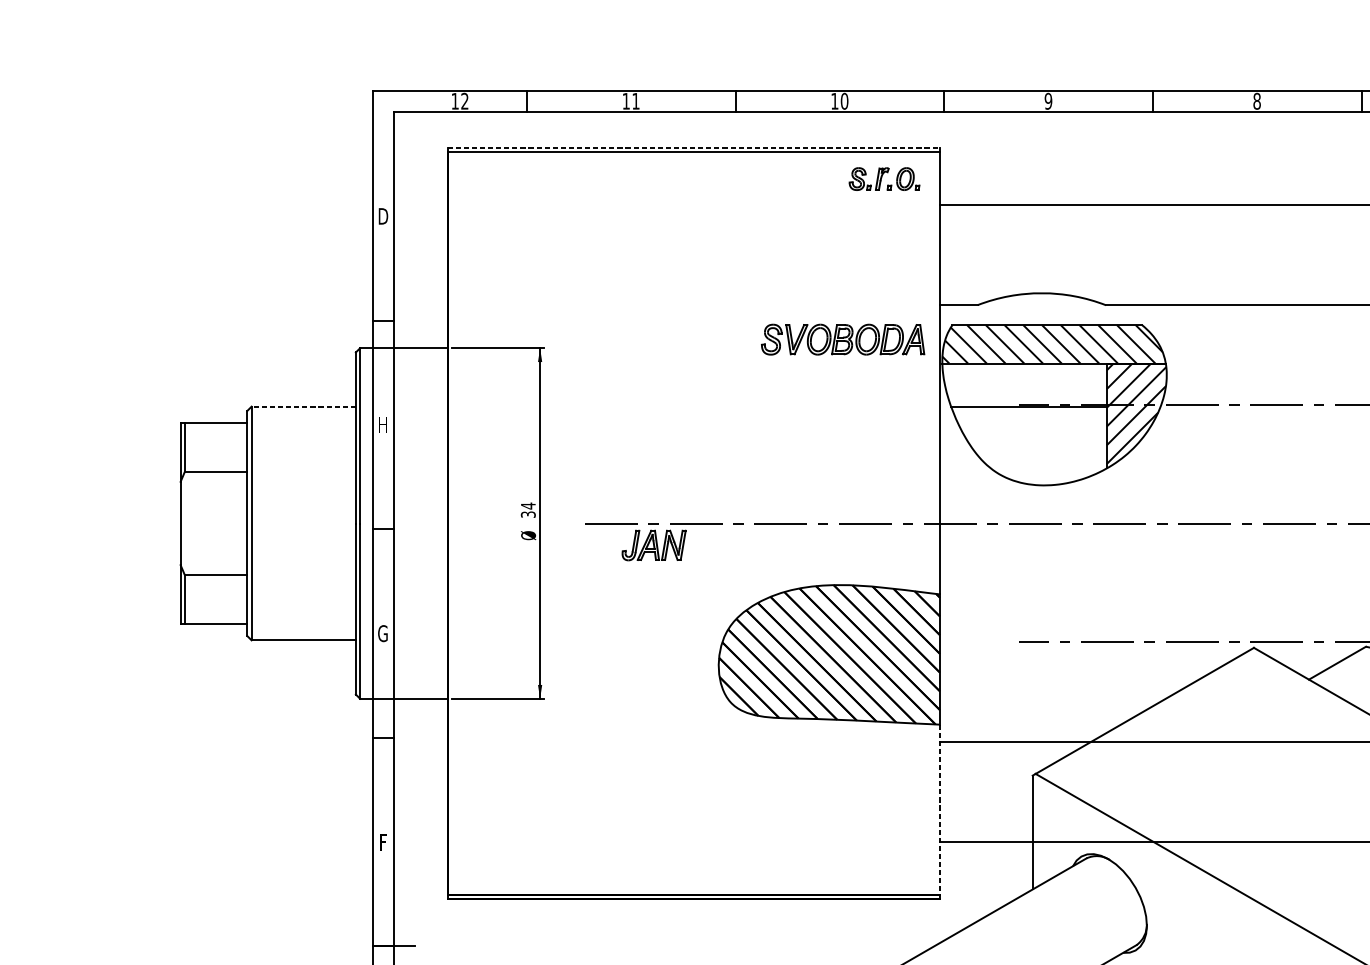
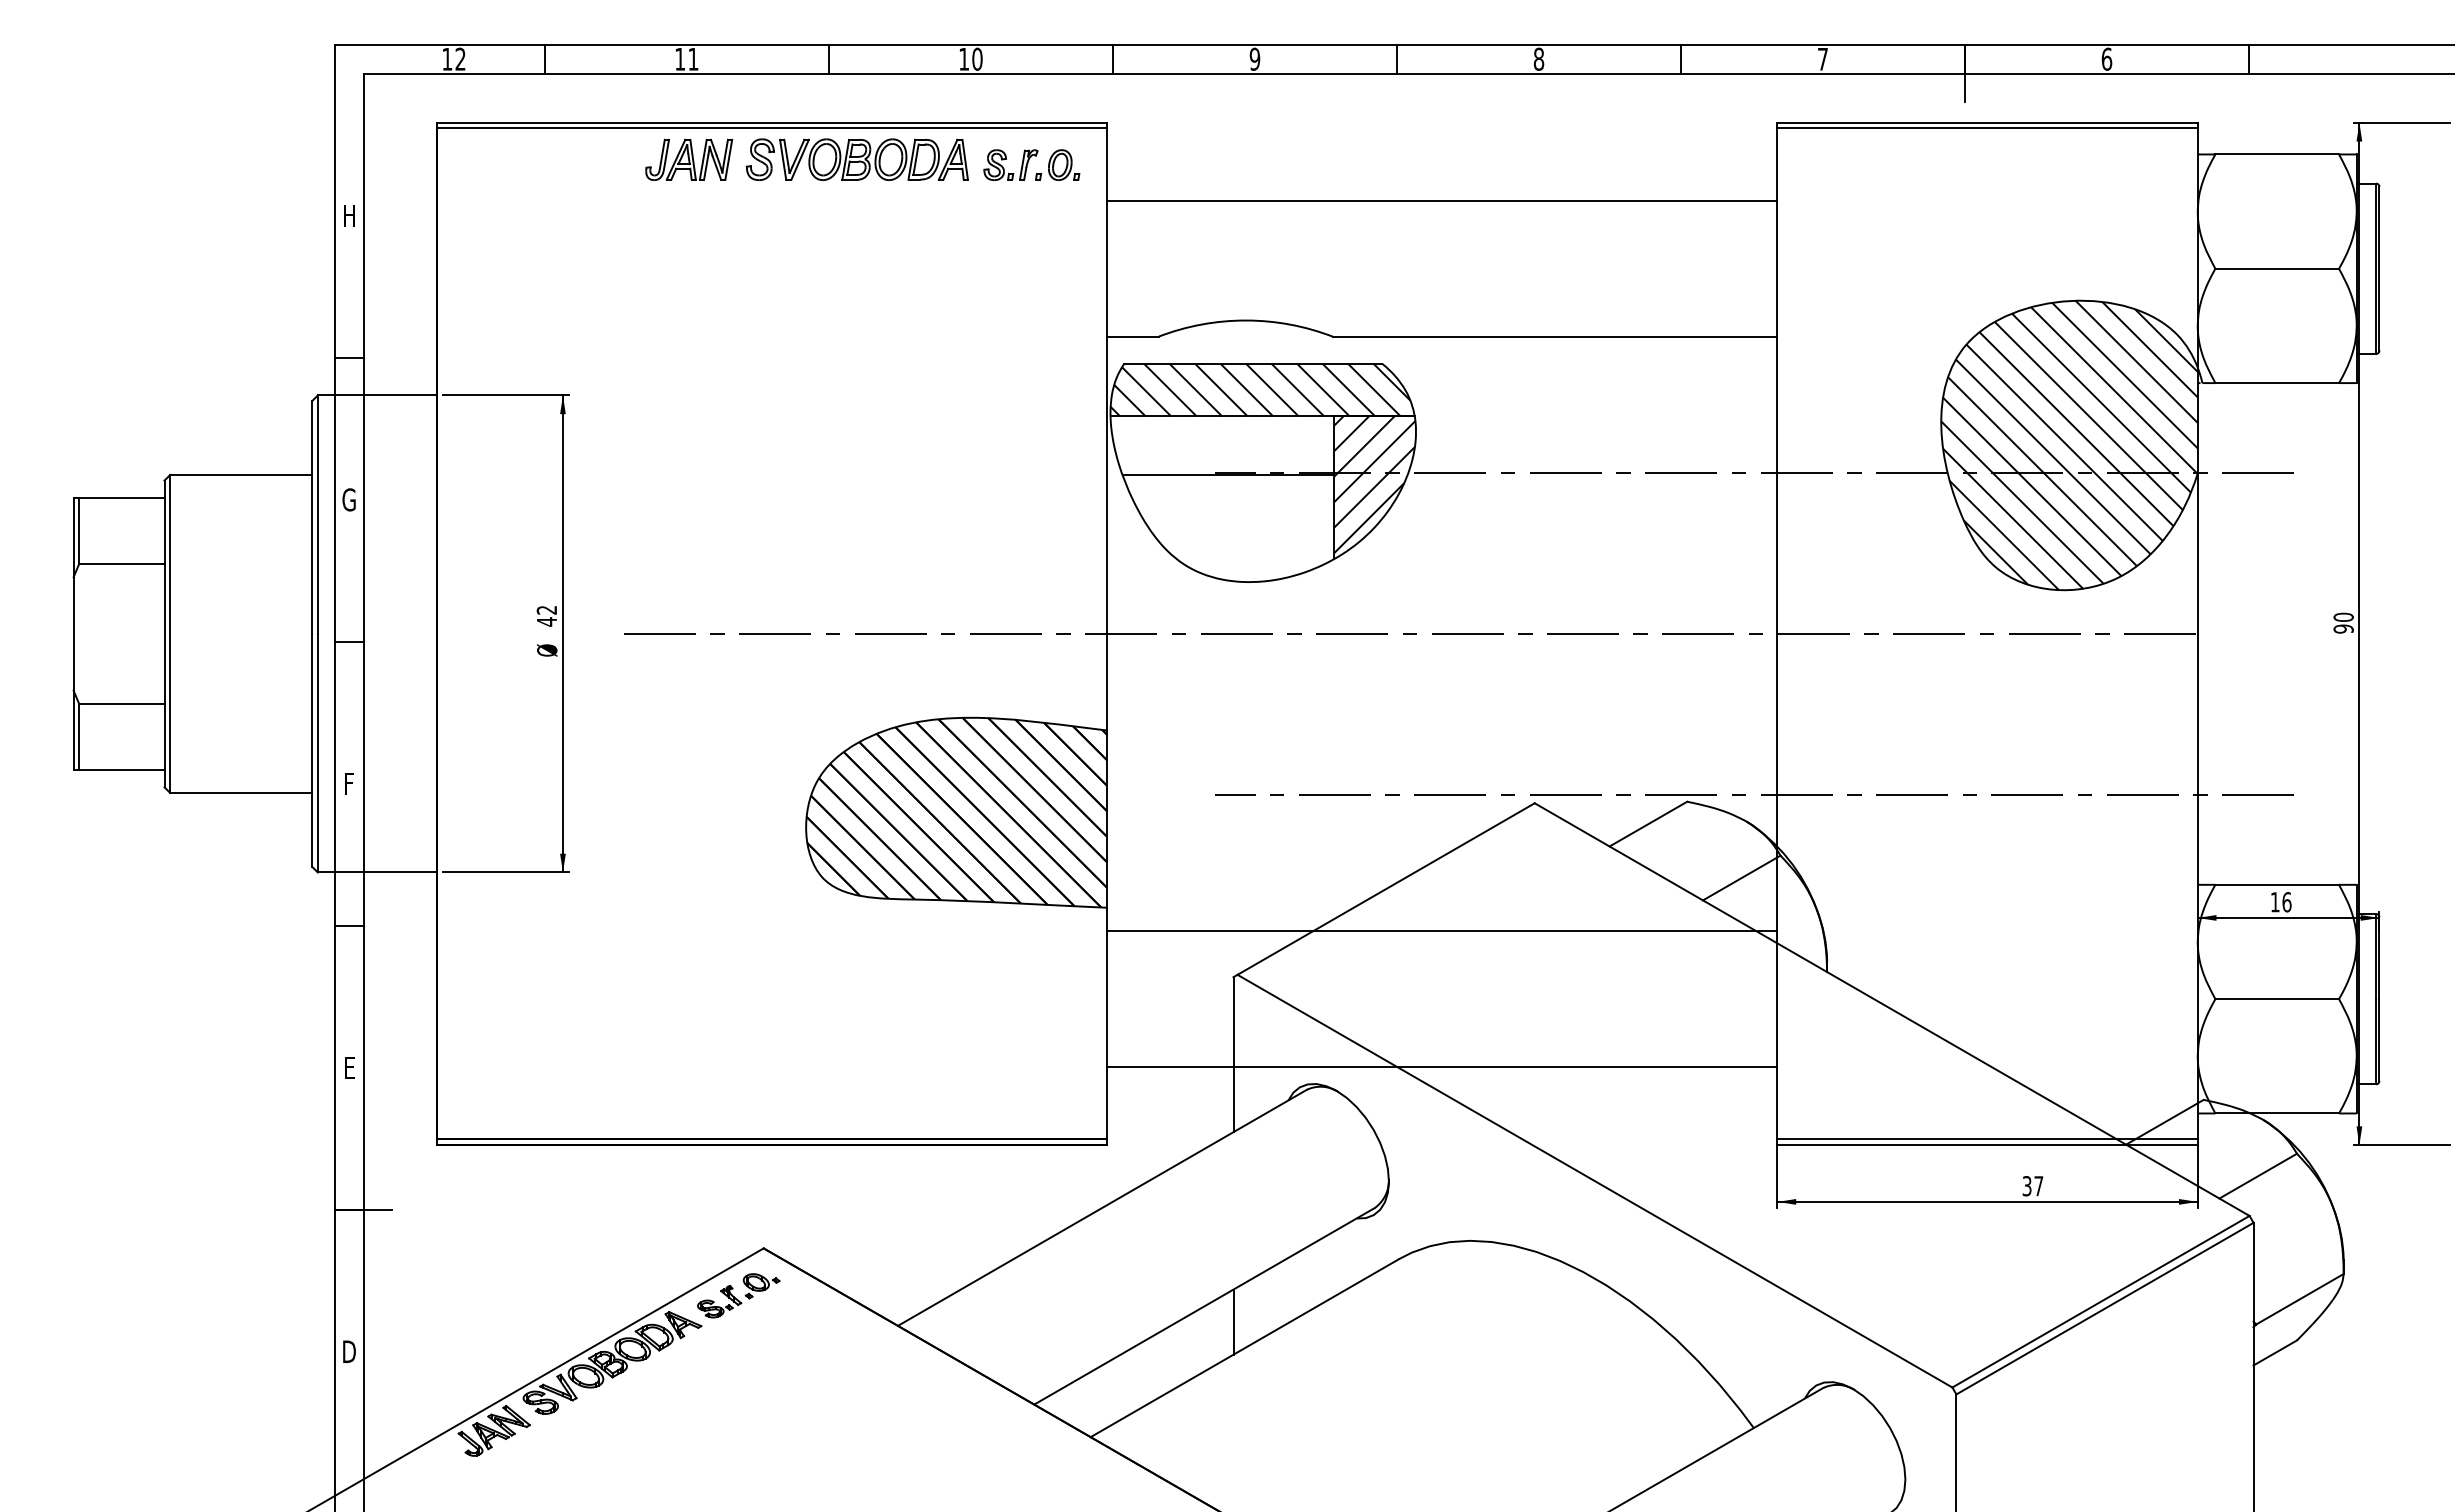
line: (694, 147) -> (772, 122), dashed -> solid
text: (383, 216) -> (349, 215), D -> H
part: (842, 339) -> (856, 159), moved
line: (303, 406) -> (241, 474), dashed -> solid
text: (382, 424) -> (348, 499), H -> G
text: (528, 509) -> (546, 615), 34 -> 42
part: (654, 545) -> (689, 159), moved
text: (382, 633) -> (348, 783), G -> F
line: (940, 809) -> (1107, 1023), dashed -> solid
text: (383, 841) -> (349, 1067), F -> E

